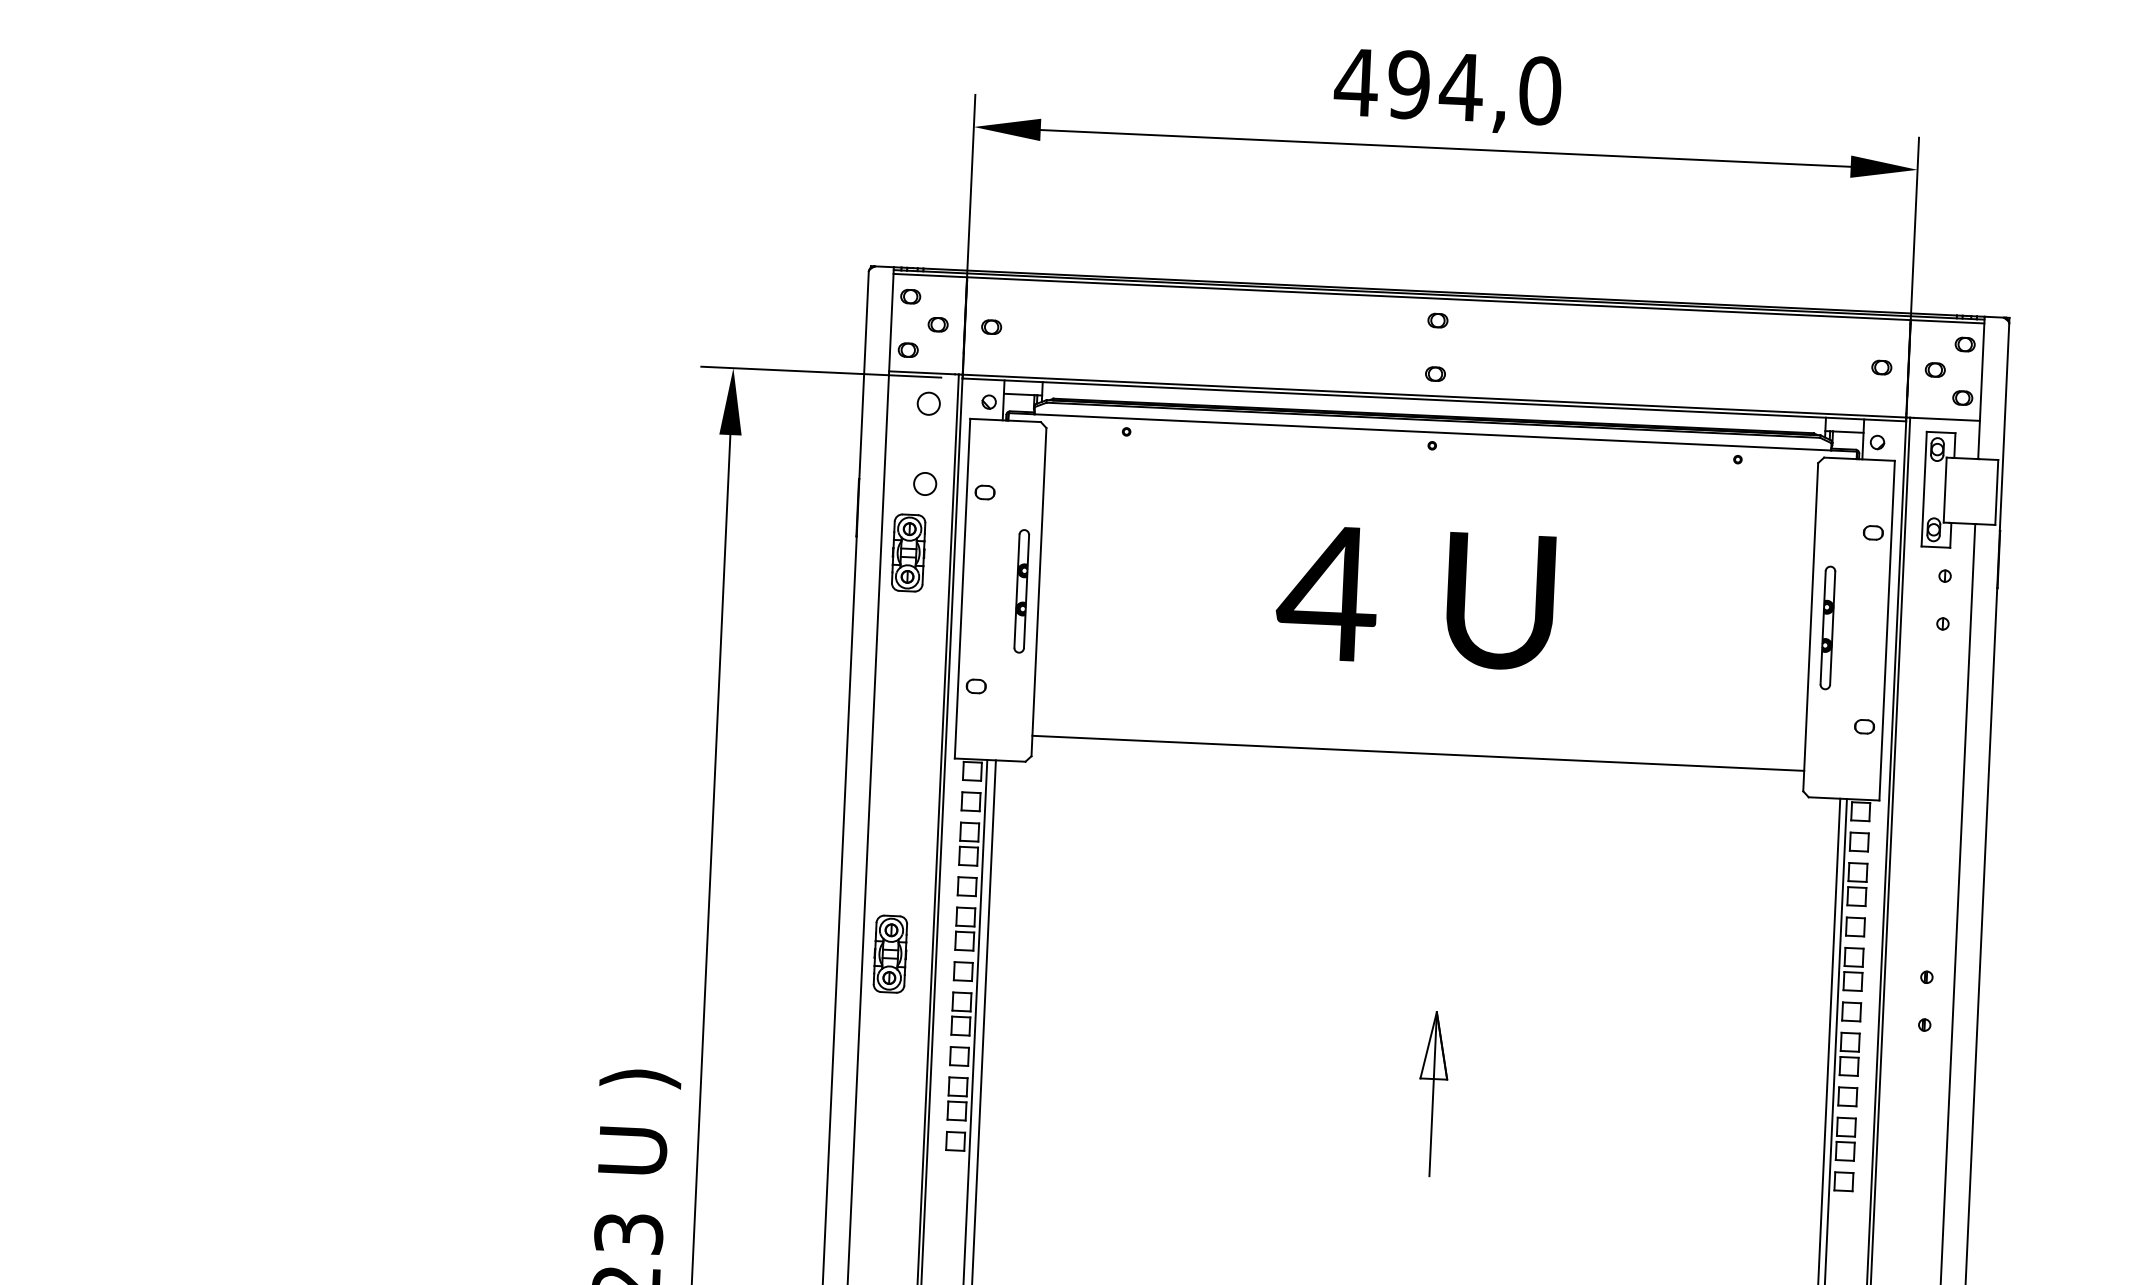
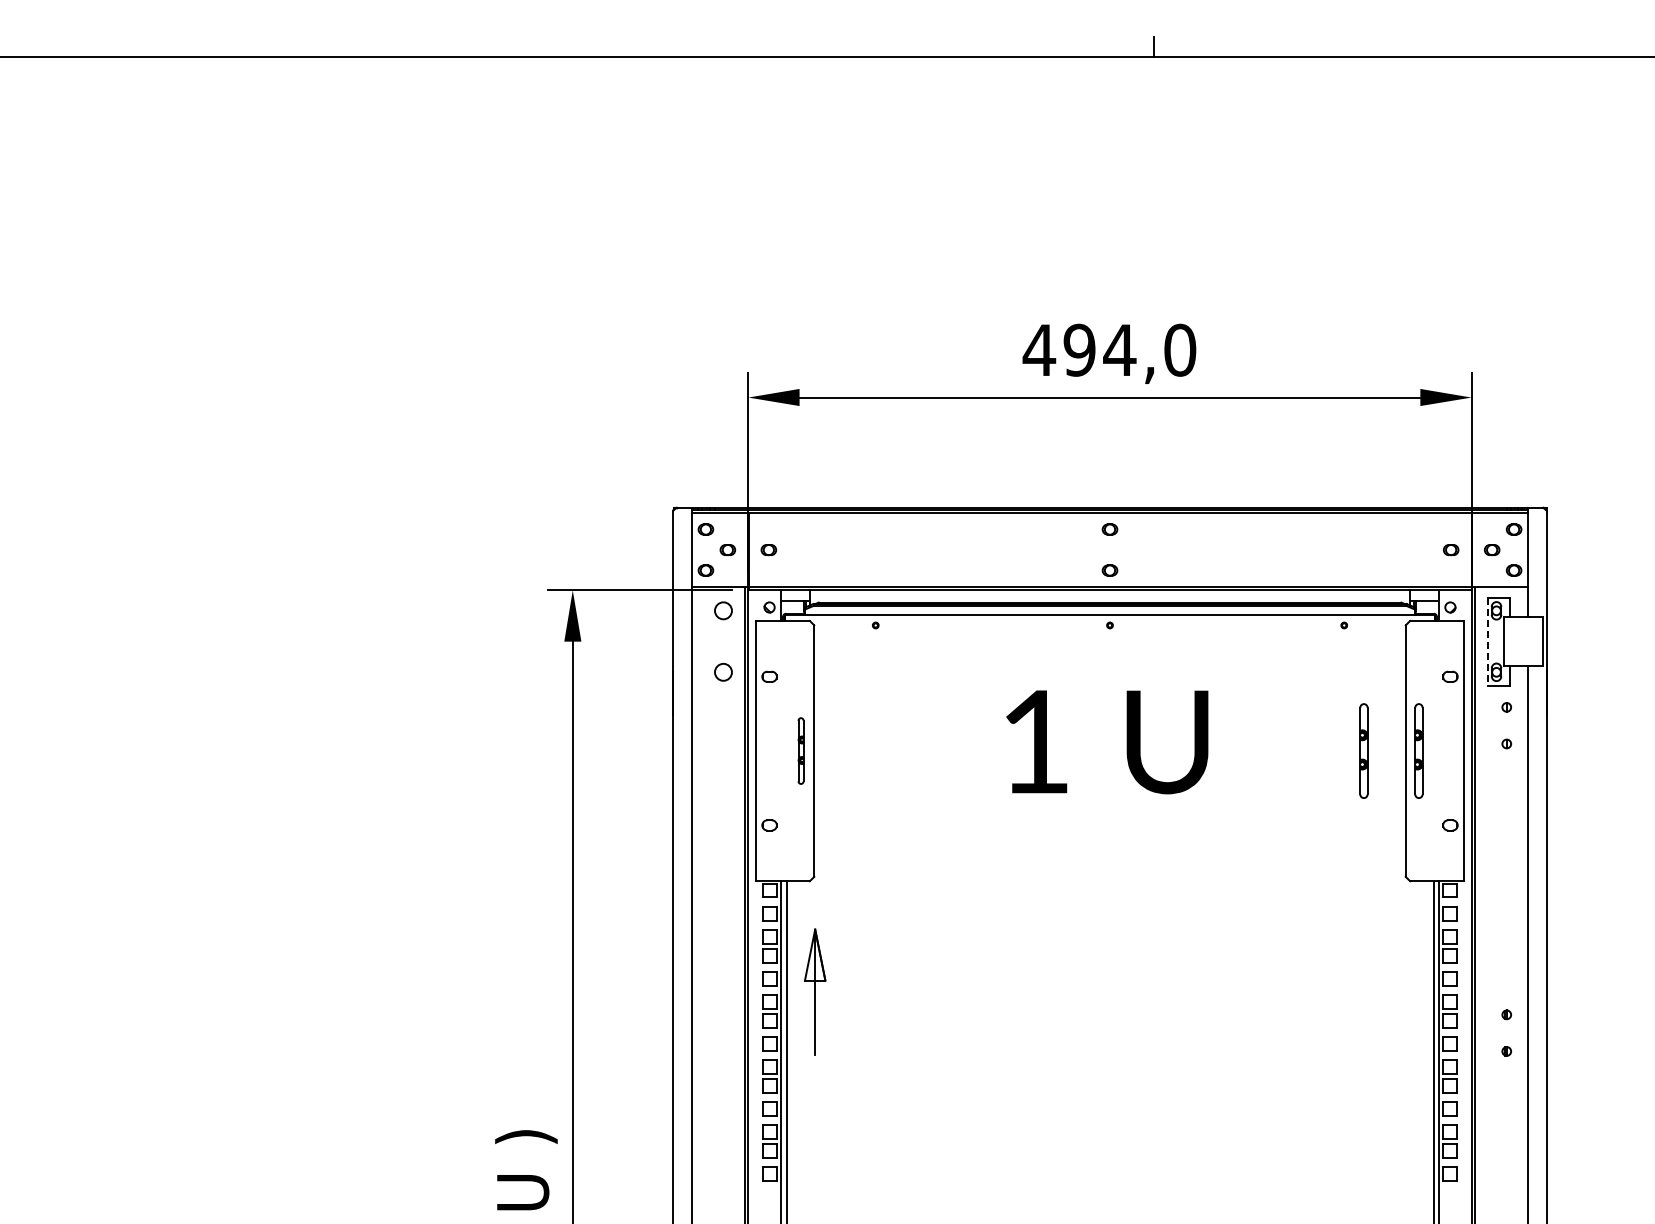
line: (1923, 489) -> (1487, 641), solid -> dashed
part: (907, 552) -> (712, 725), removed
part: (1021, 590) -> (800, 750), size x0.7
text: (1326, 592) -> (1034, 741), 4 -> 1
part: (1755, 623) -> (1363, 750), added
line: (1417, 753) -> (1109, 861), removed
part: (889, 954) -> (712, 1033), removed
part: (1433, 1093) -> (815, 991), moved

